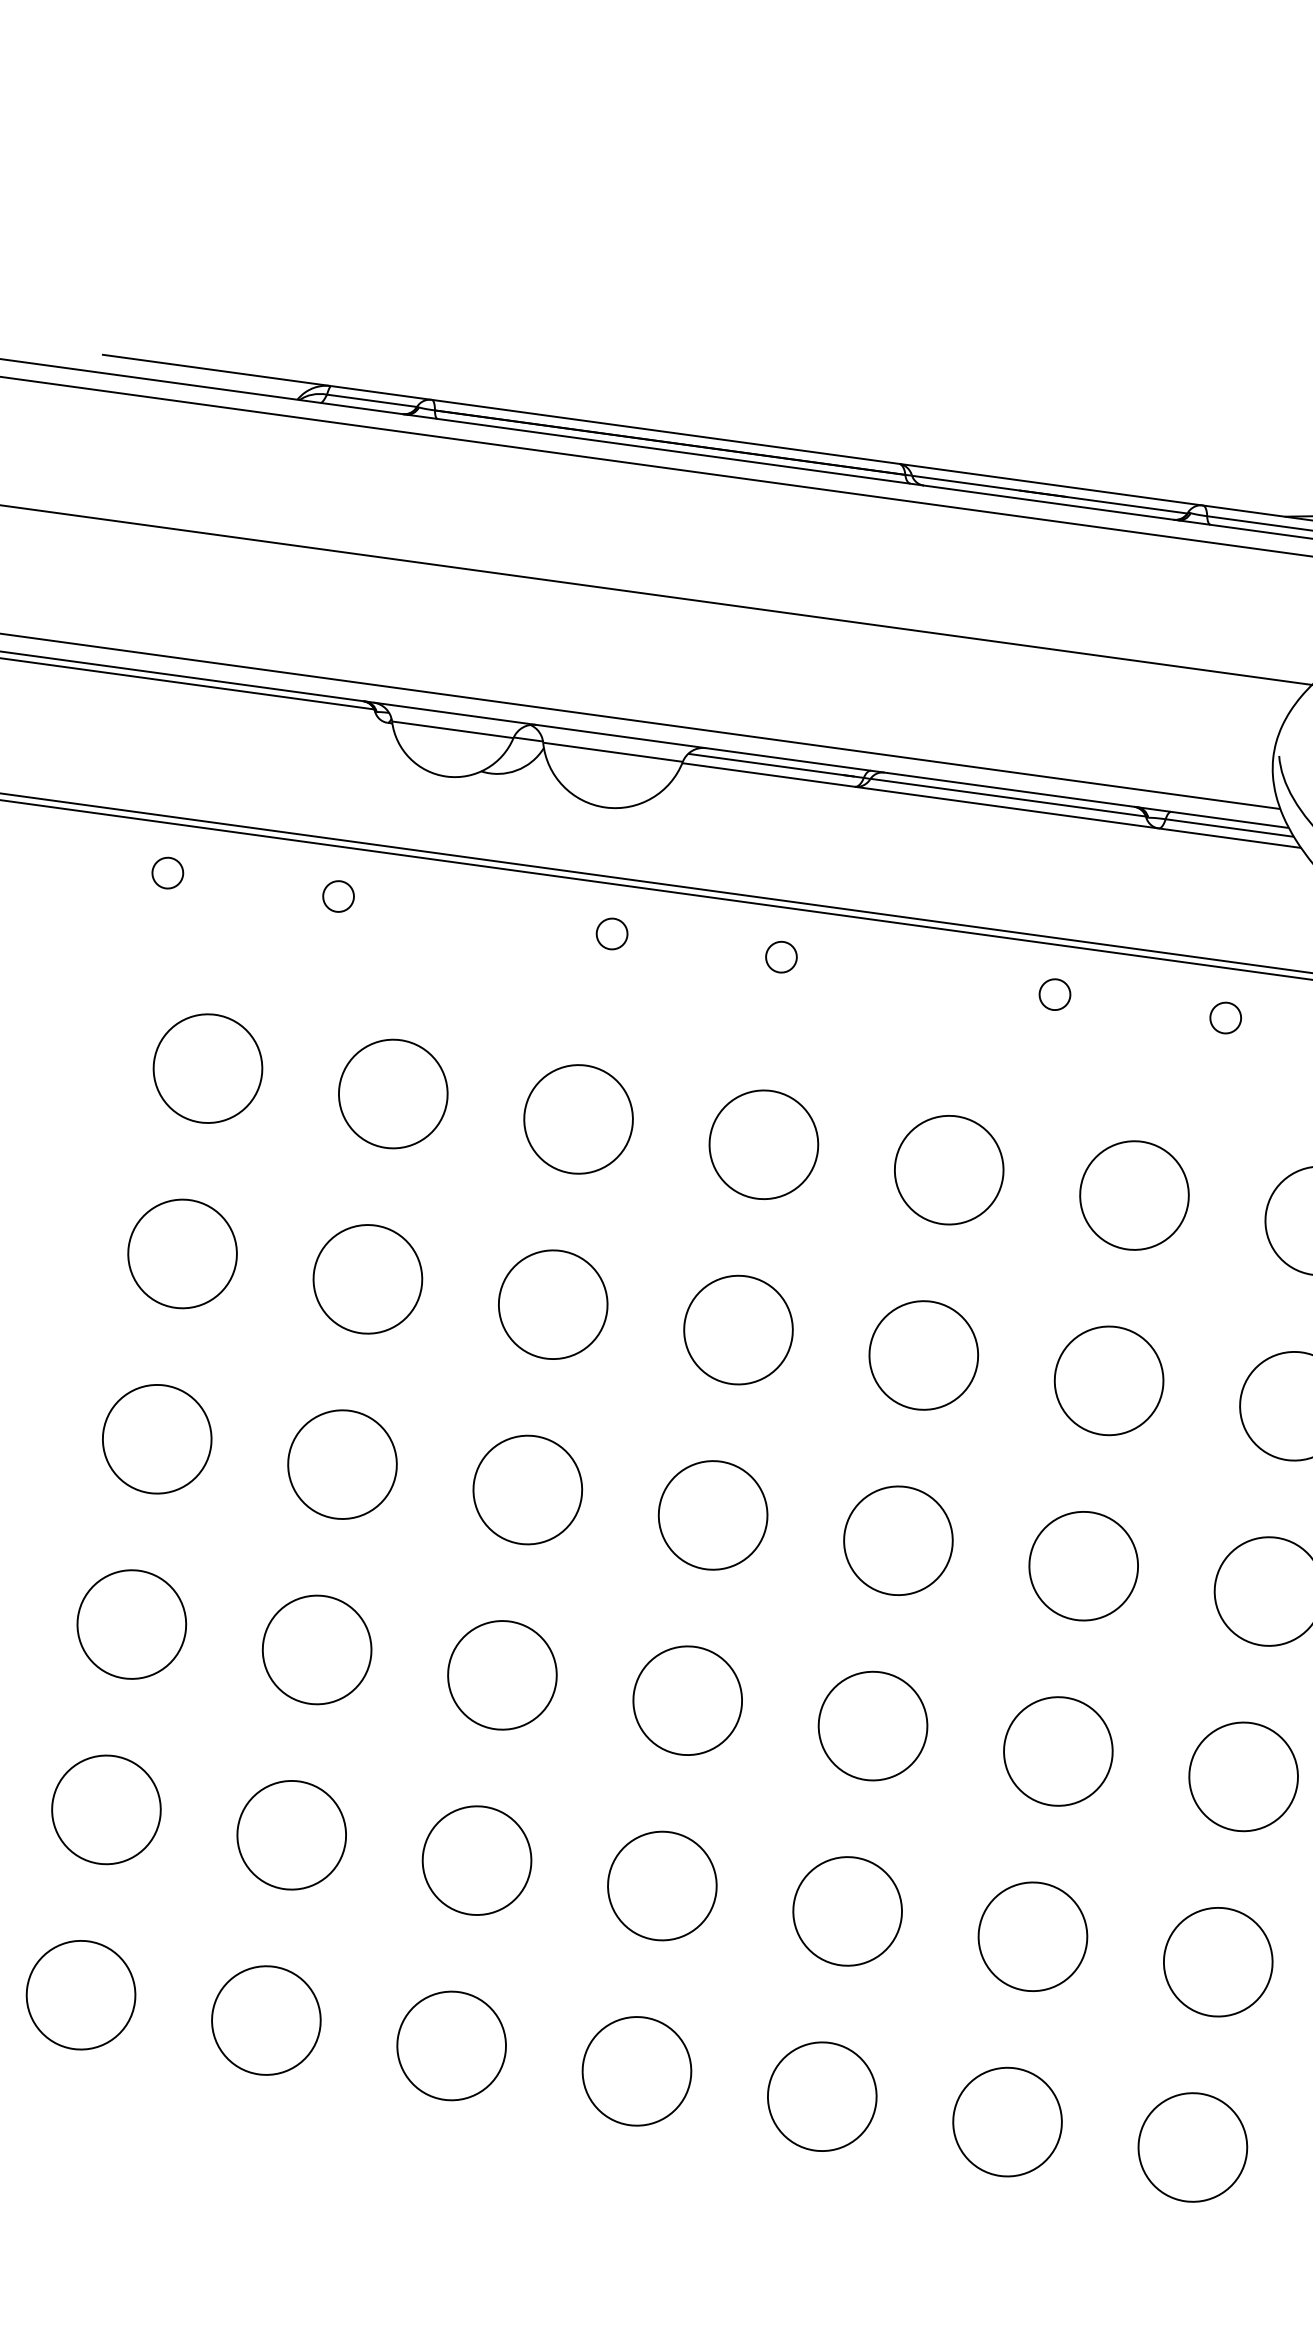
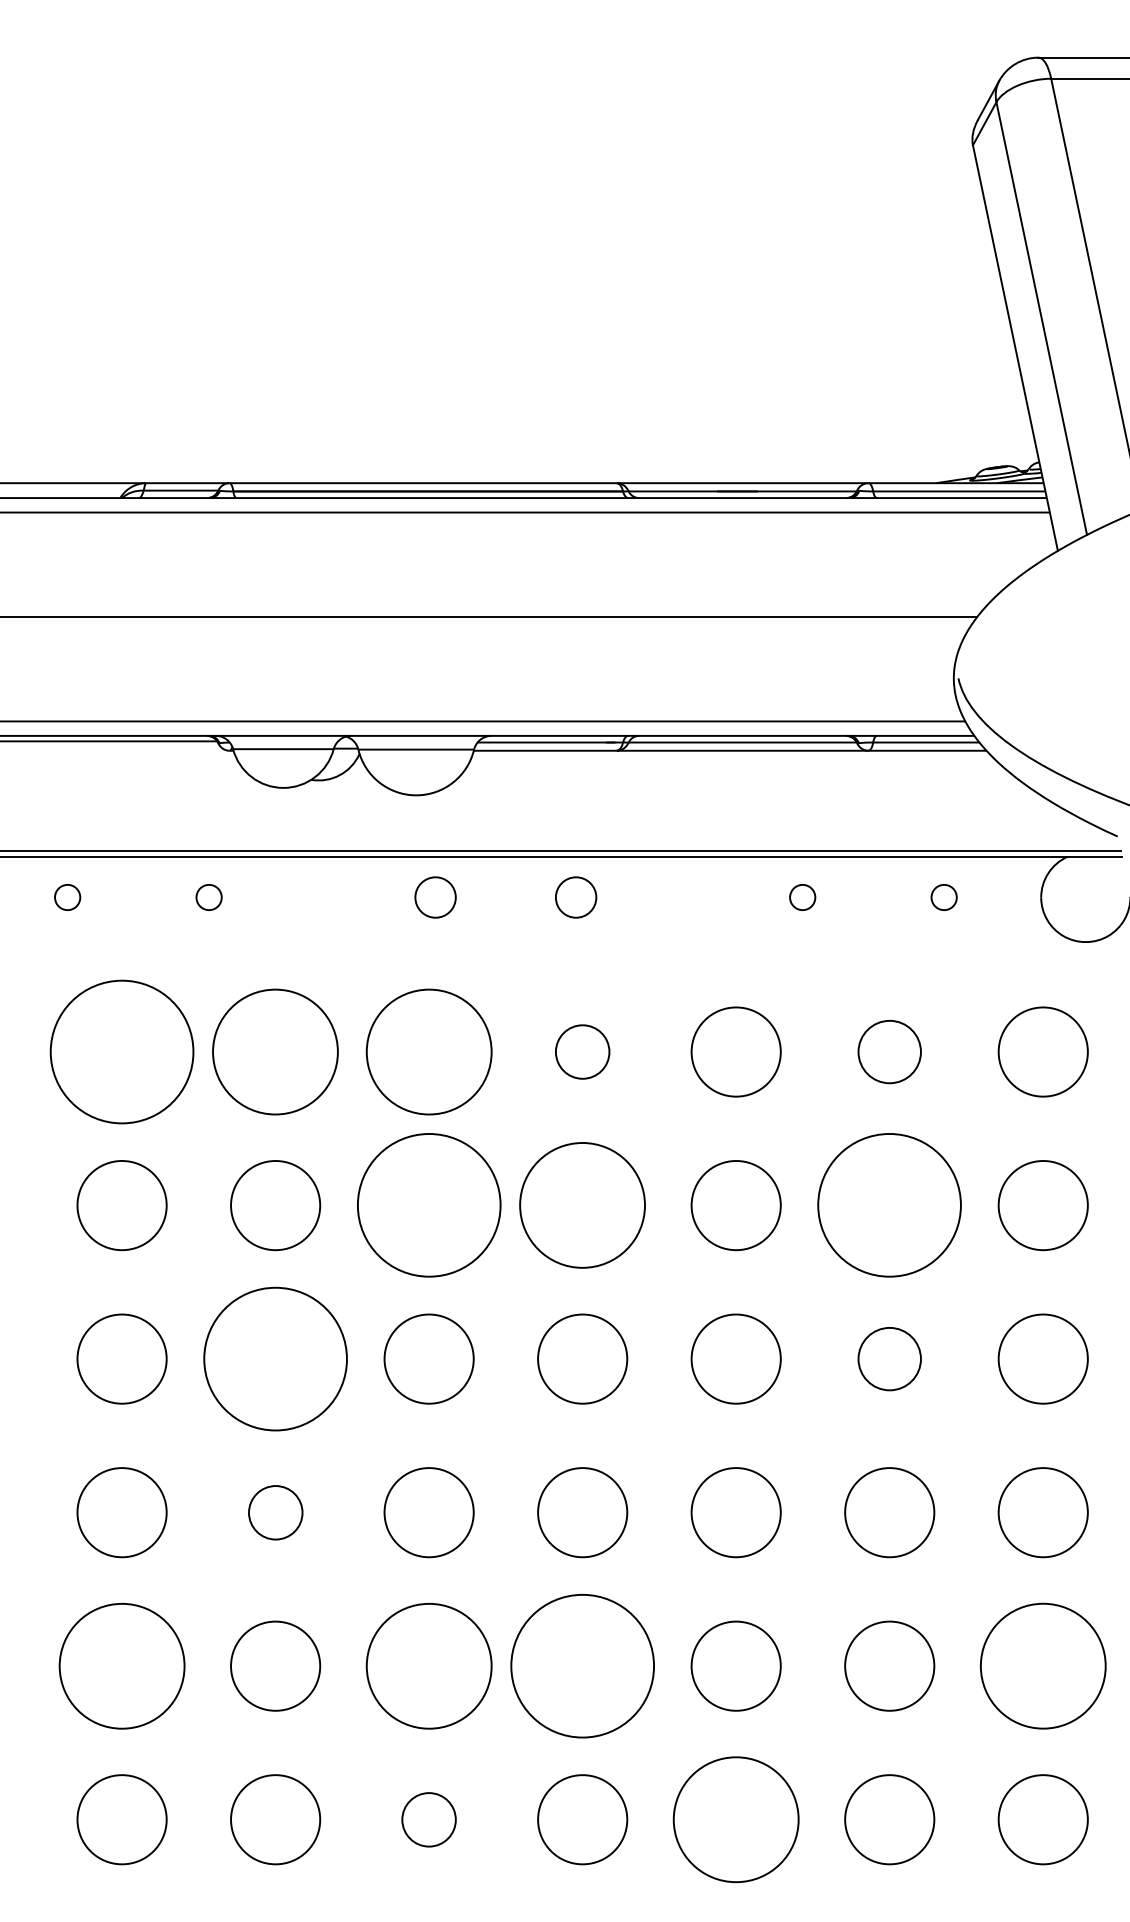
circle: (611, 933) -> (435, 897), size x1.6
circle: (780, 957) -> (575, 897), size x1.6
circle: (207, 1067) -> (121, 1051), size x1.6
circle: (393, 1093) -> (275, 1051), size x1.4
circle: (577, 1118) -> (428, 1051), size x1.4
circle: (763, 1144) -> (582, 1051), size x0.6
circle: (1134, 1194) -> (889, 1051), size x0.7
circle: (552, 1304) -> (428, 1205), size x1.6
circle: (738, 1329) -> (582, 1205), size x1.4
circle: (1108, 1380) -> (889, 1205), size x1.6
circle: (342, 1463) -> (275, 1358), size x1.6
circle: (1083, 1565) -> (889, 1358), size x0.7
circle: (317, 1649) -> (275, 1512), size x0.6
circle: (105, 1808) -> (121, 1665), size x1.4
circle: (476, 1859) -> (428, 1665), size x1.4
circle: (662, 1885) -> (582, 1665), size x1.6
circle: (1217, 1961) -> (1042, 1665), size x1.4
circle: (450, 2045) -> (428, 1819), size x0.6
circle: (821, 2096) -> (735, 1819), size x1.4

